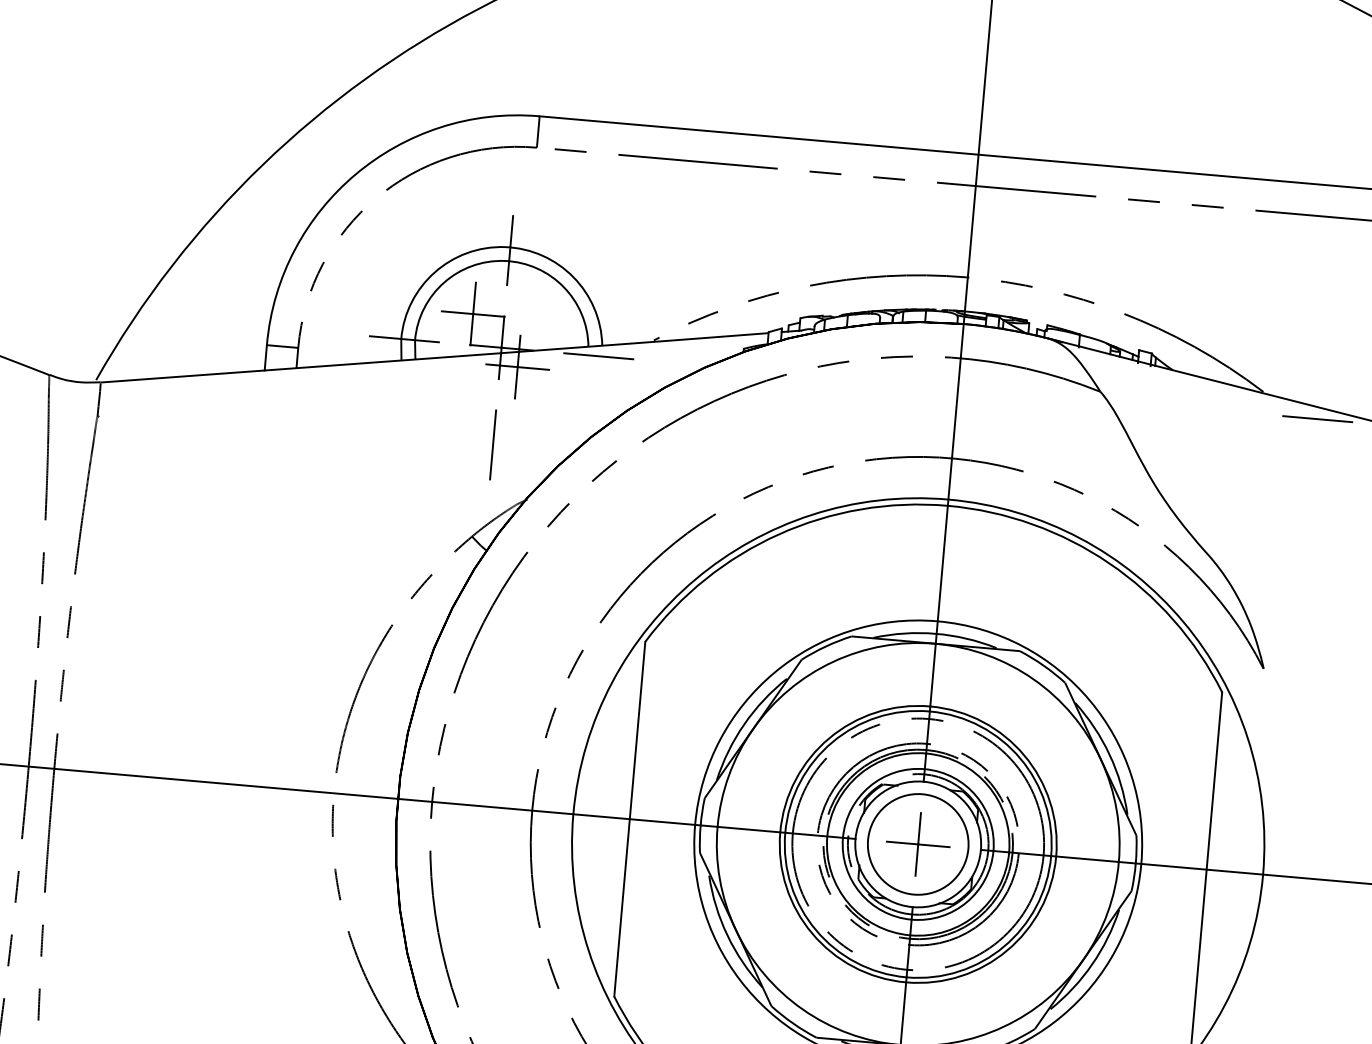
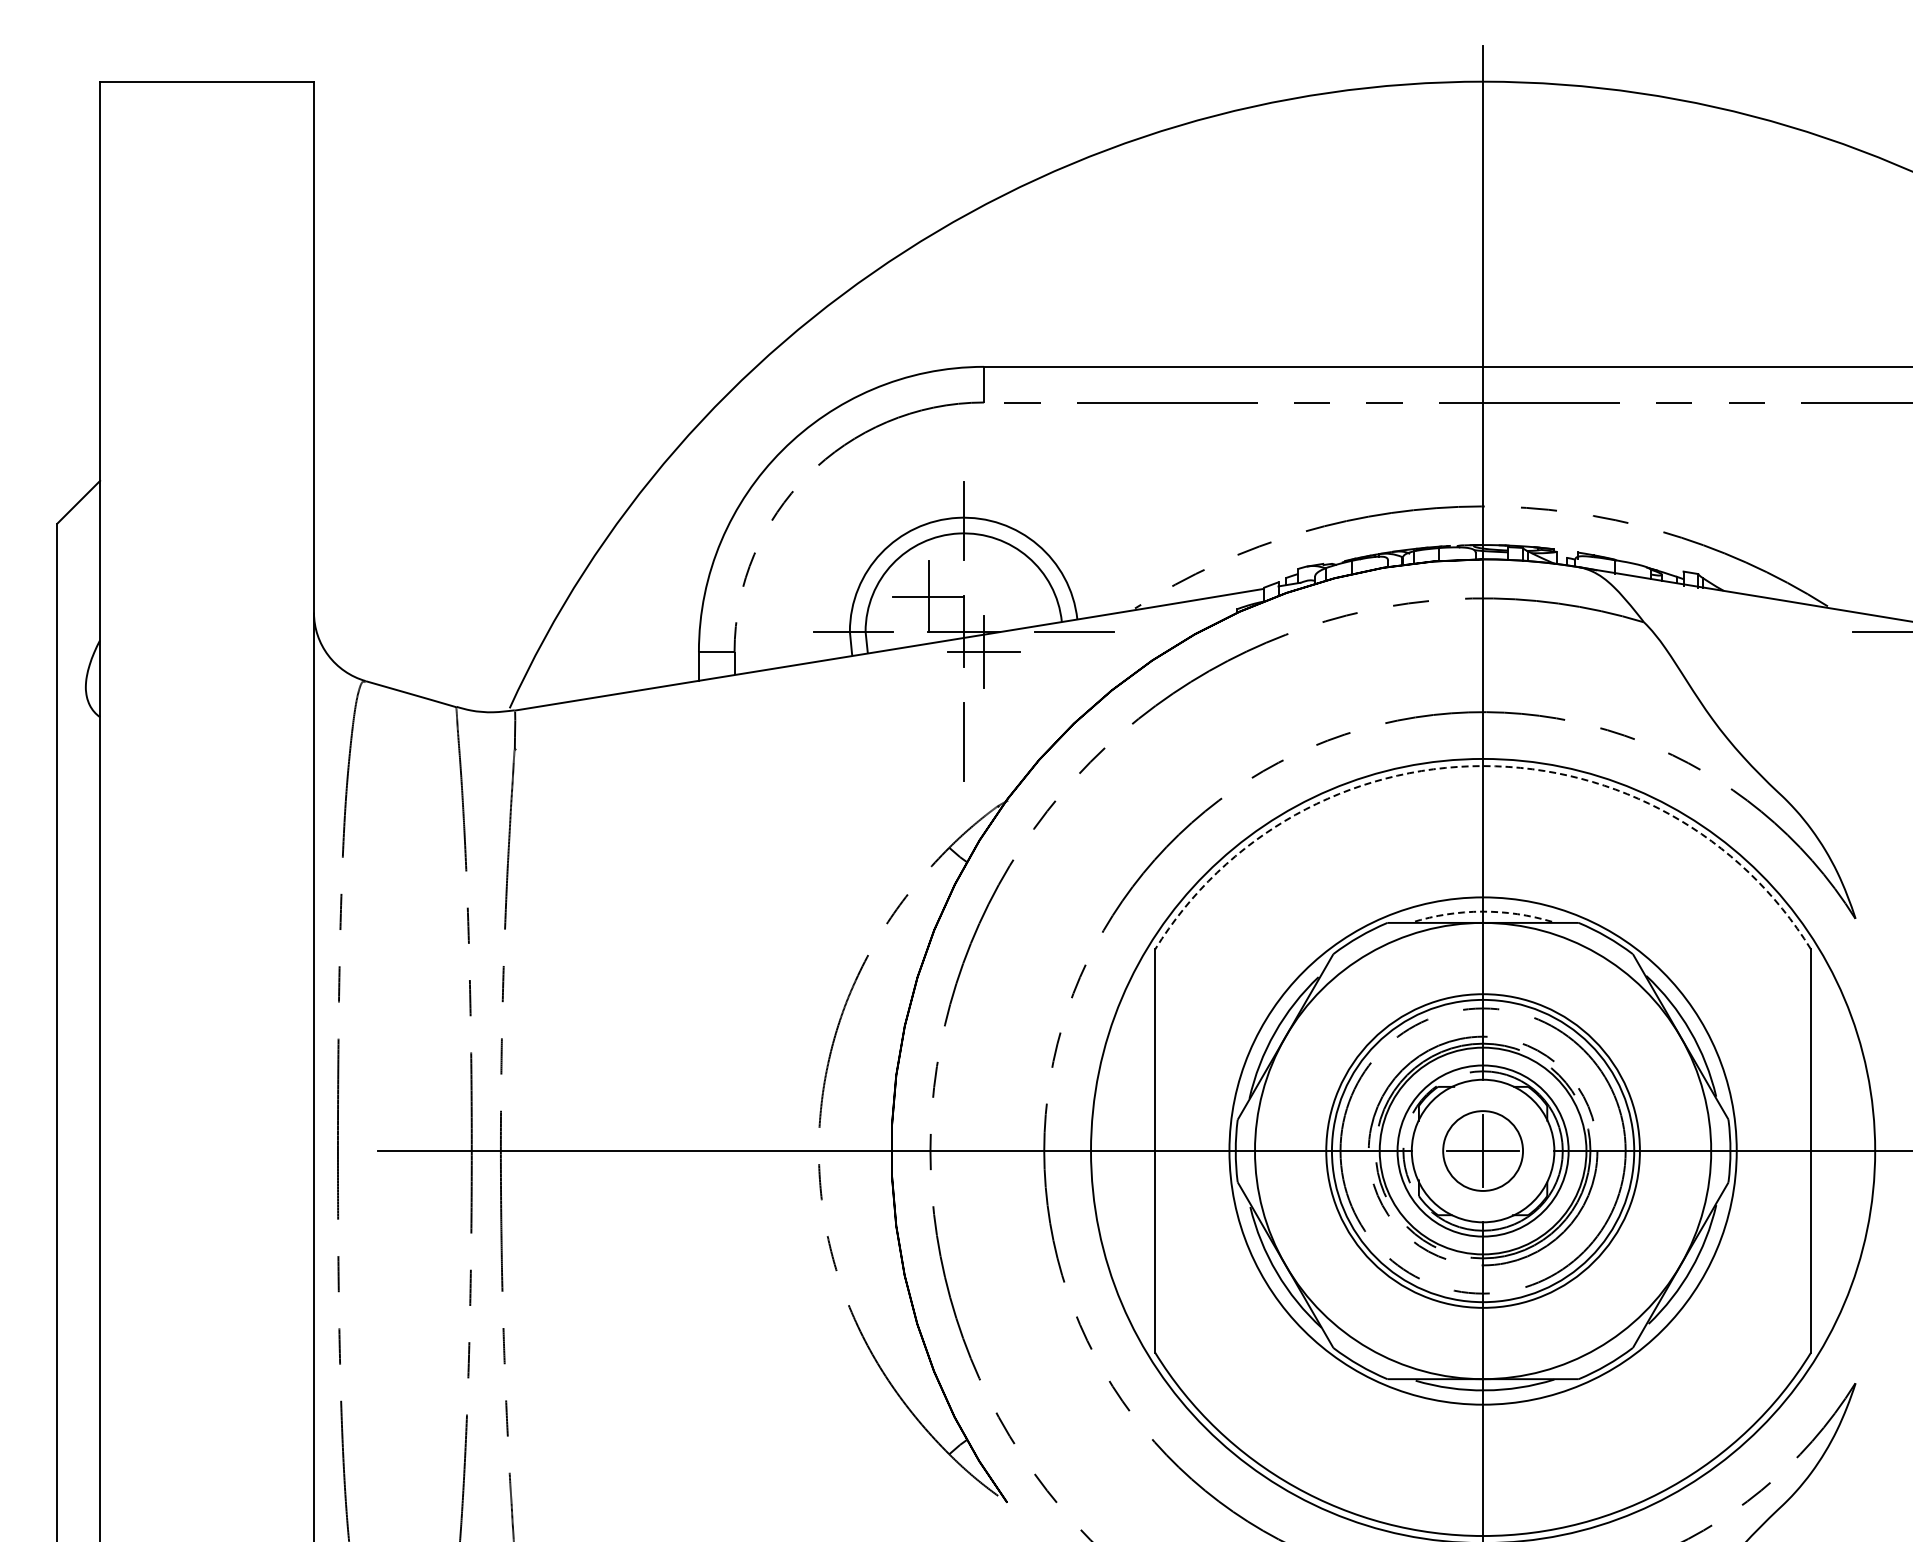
arc: (948, 506) -> (1483, 766), solid -> dashed
arc: (936, 633) -> (1482, 911), solid -> dashed
circle: (918, 844) -> (1483, 1151), size x0.7

